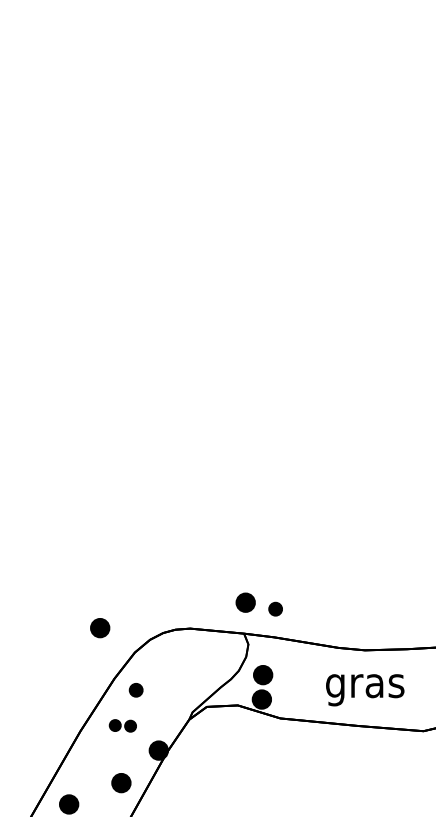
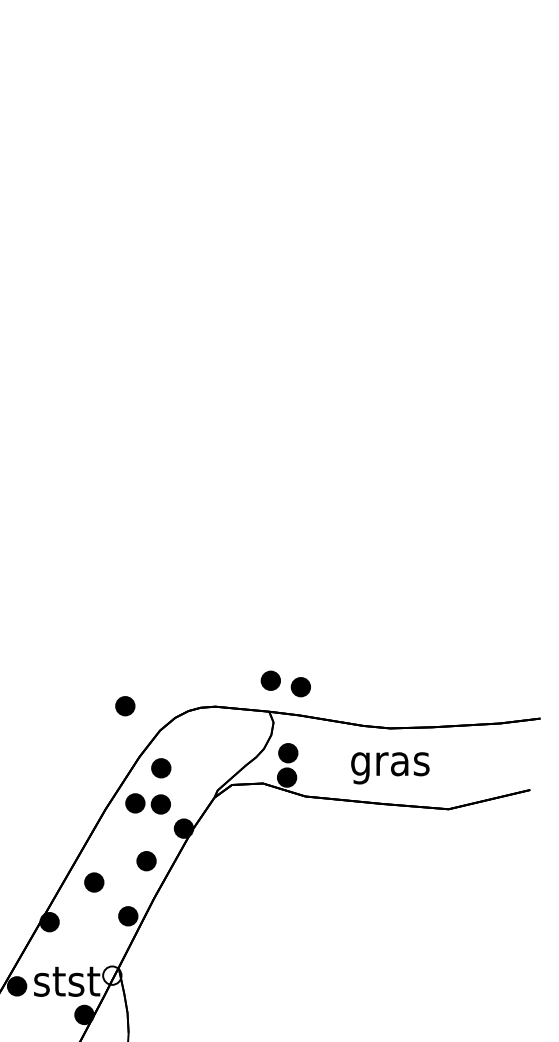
part: (275, 609) -> (300, 687), size x1.43
part: (136, 690) -> (161, 768), size x1.43
part: (122, 725) -> (147, 803), size x1.67

